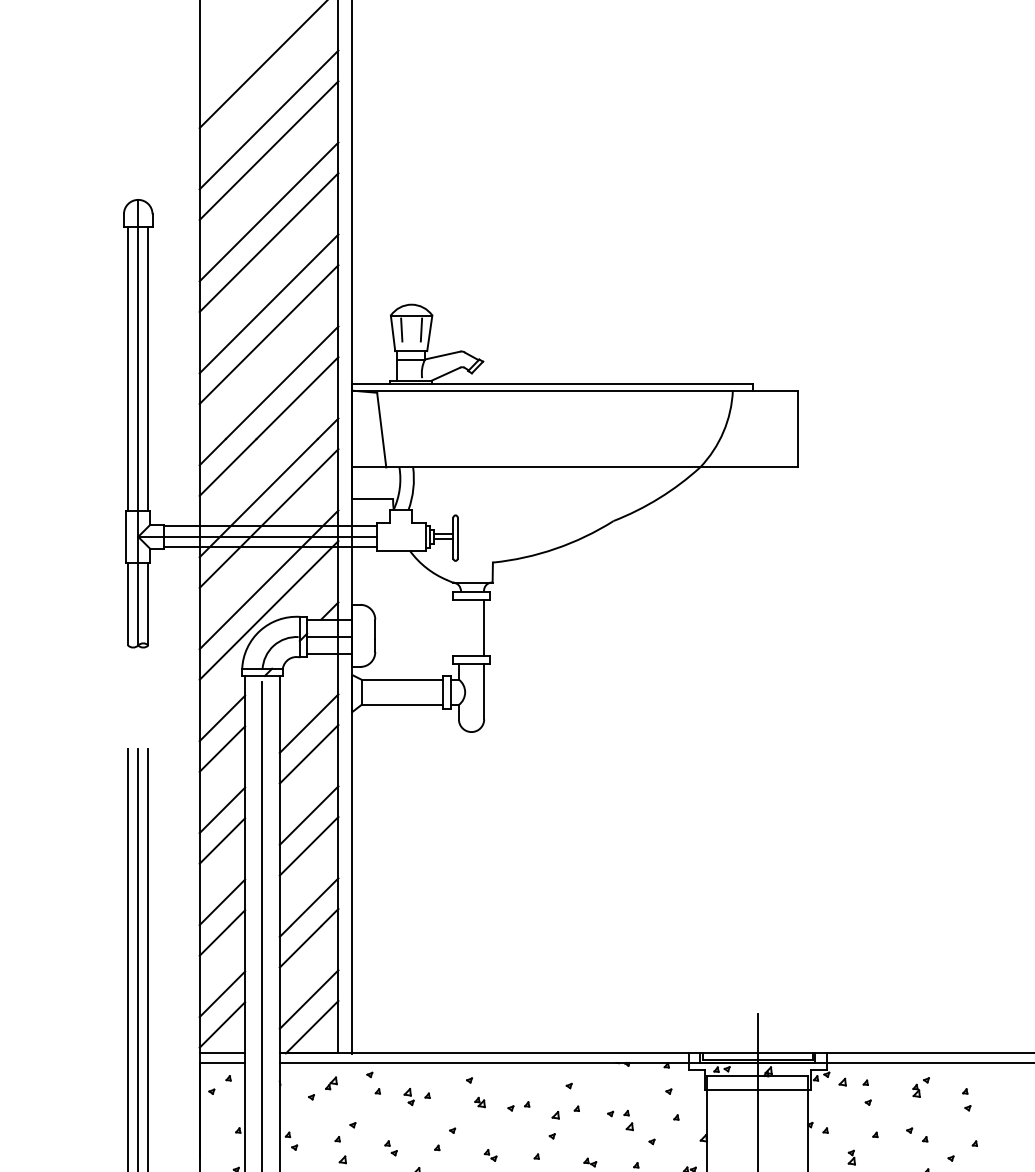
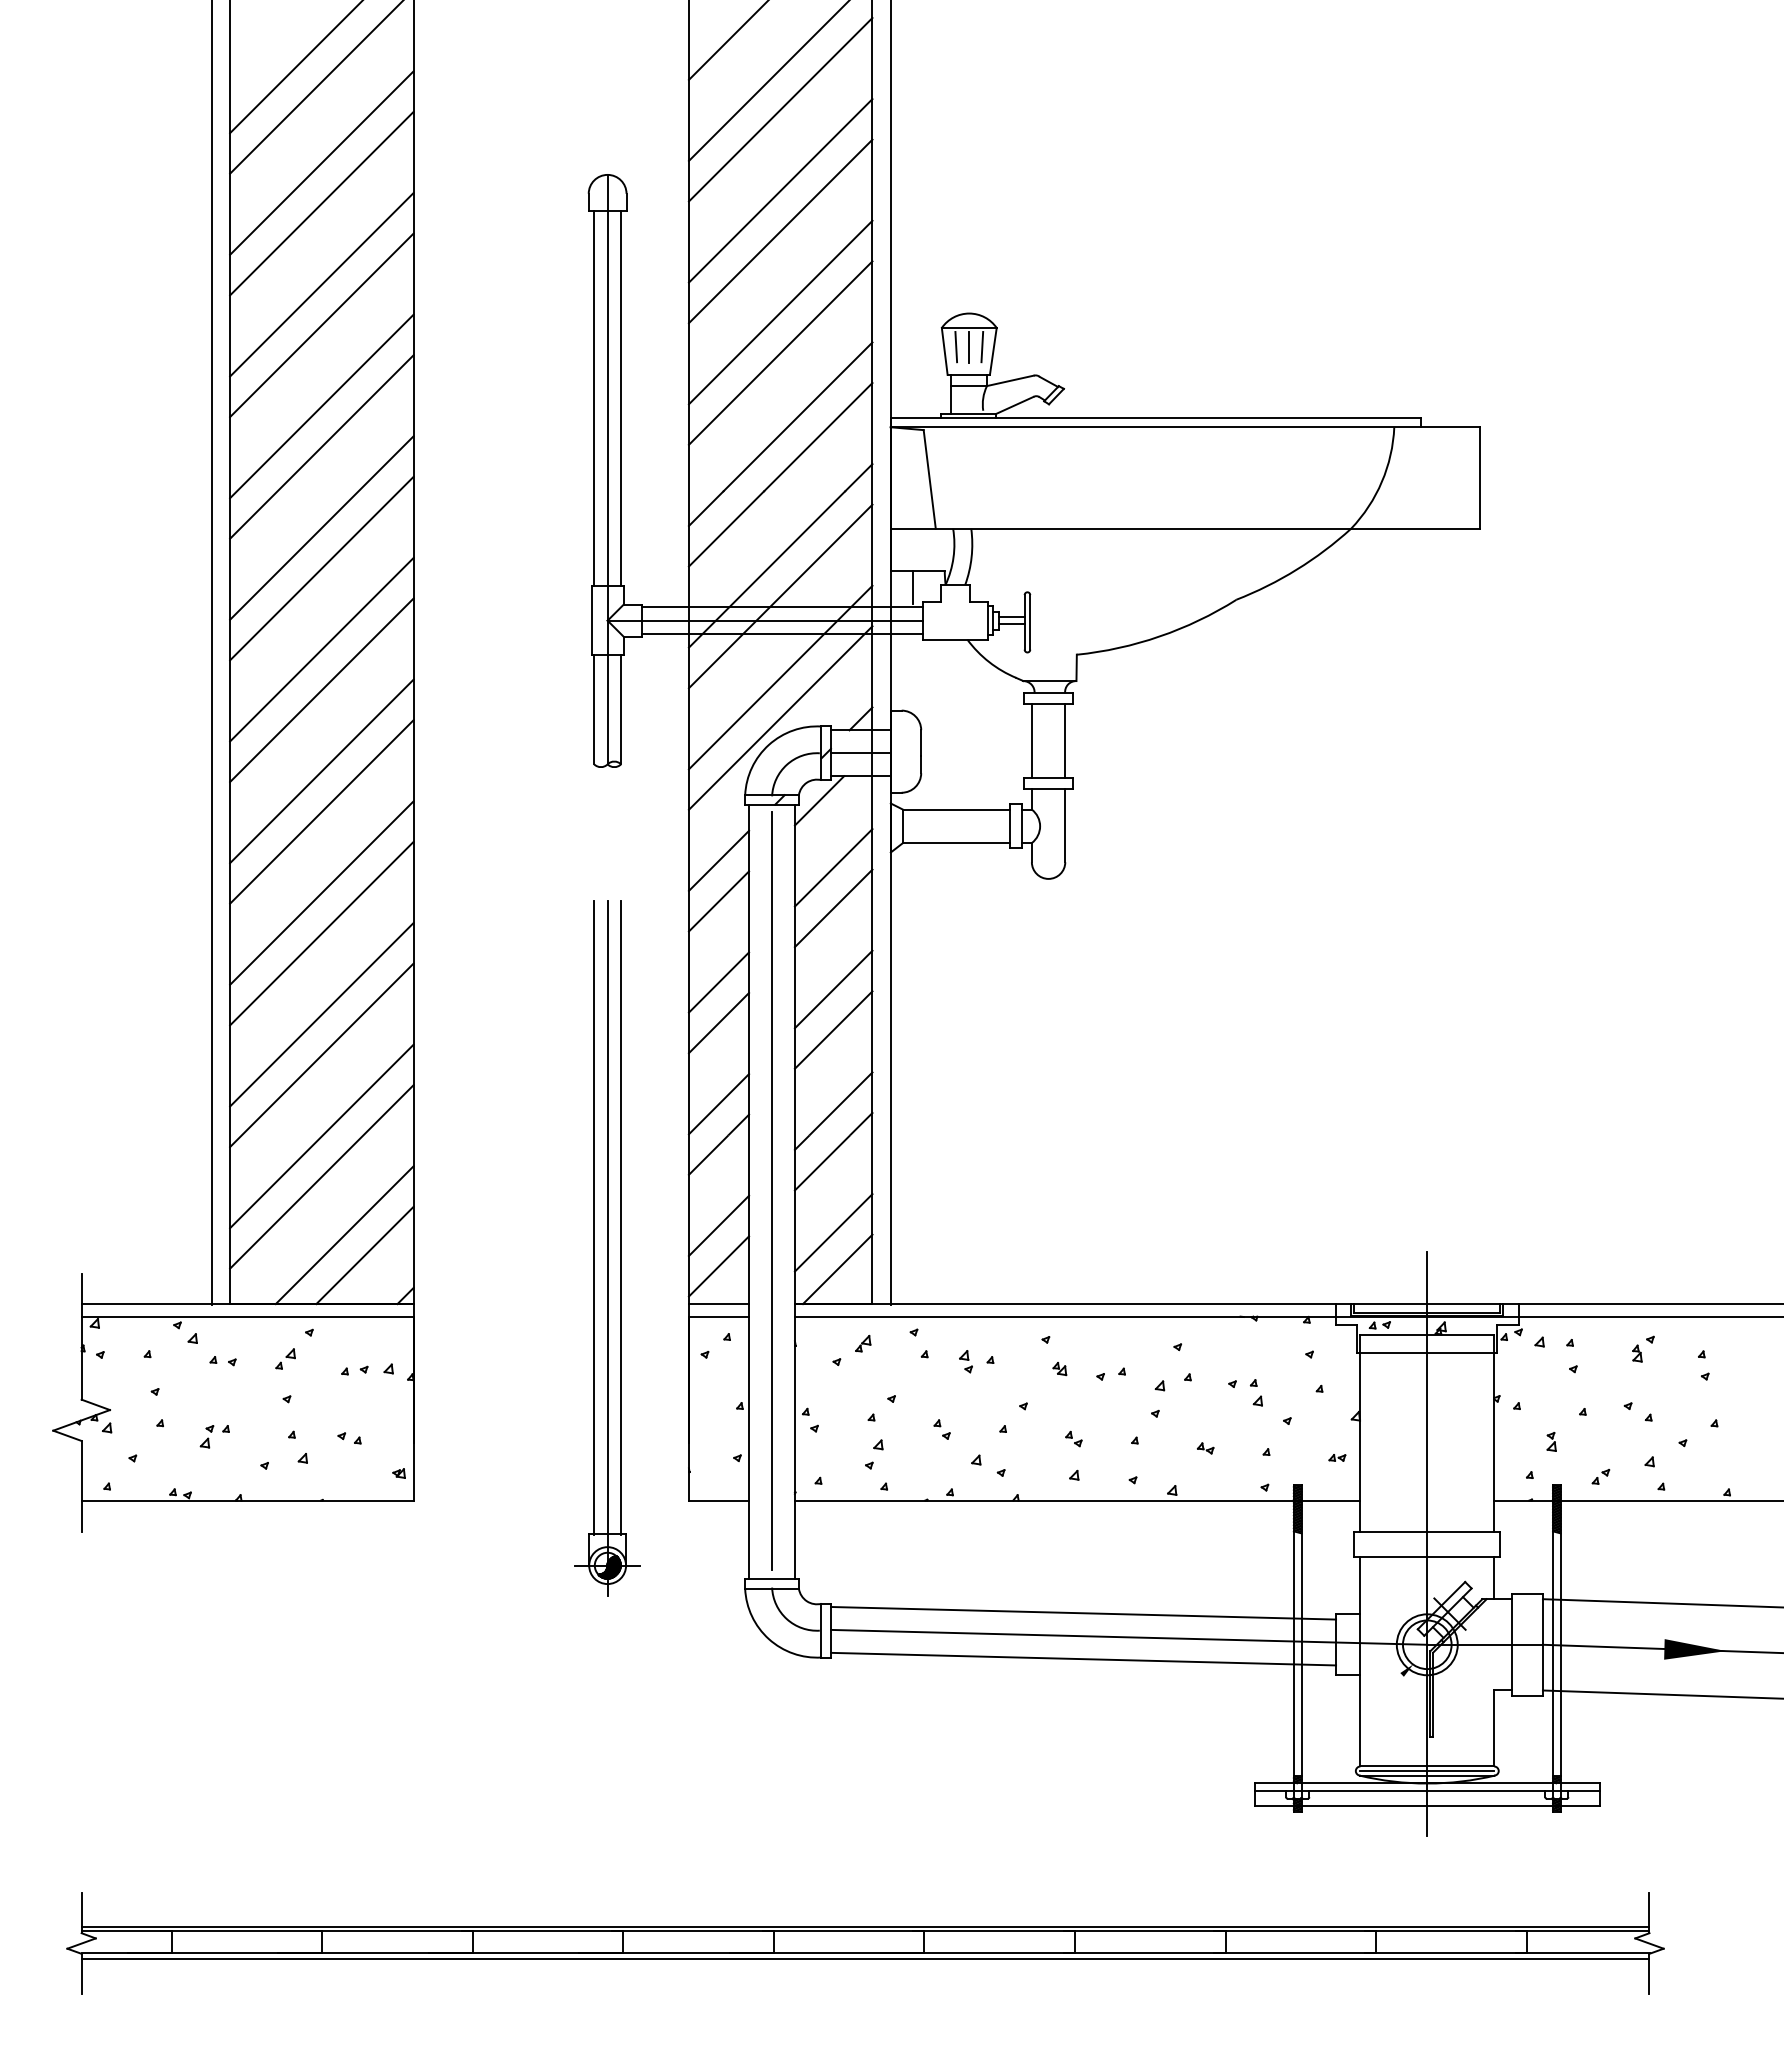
line: (411, 329) -> (969, 346), added
line: (369, 511) -> (913, 587), added
line: (458, 628) -> (1031, 741), added
line: (298, 672) -> (819, 800), added

